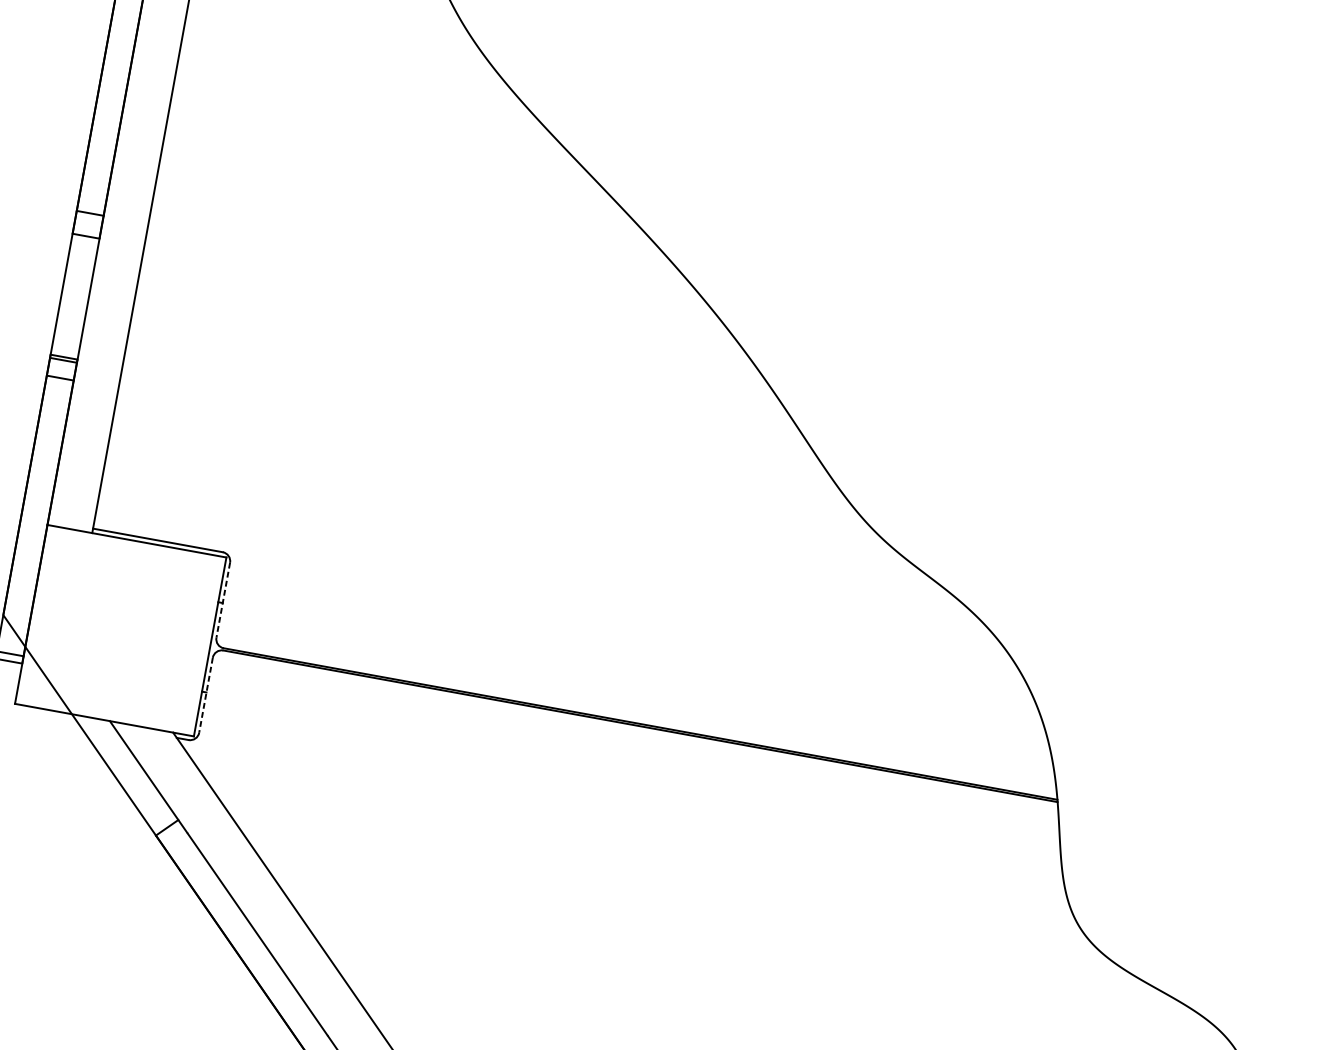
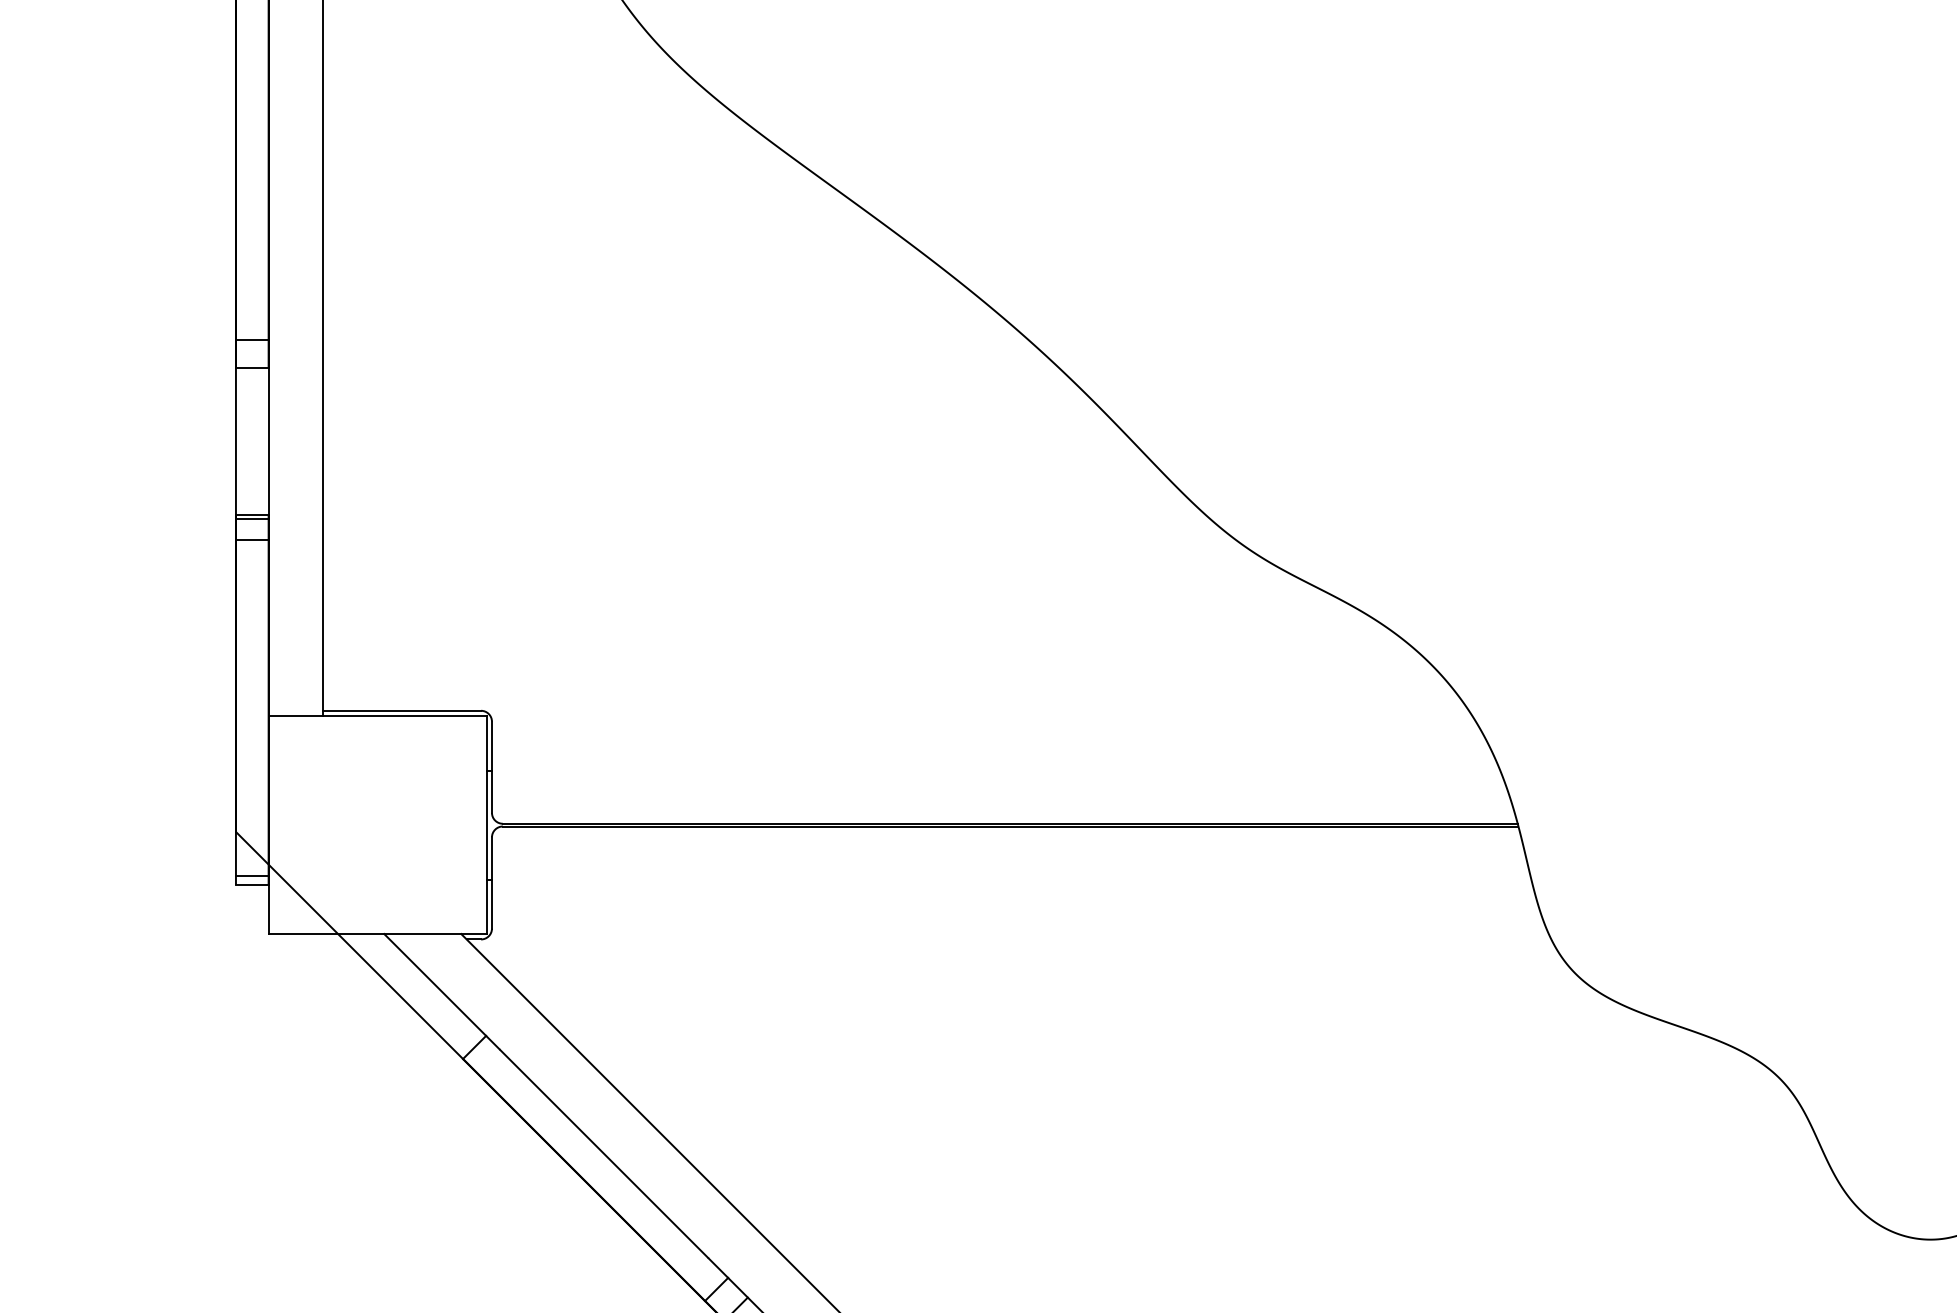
line: (222, 600) -> (491, 767), dashed -> solid
line: (205, 694) -> (491, 882), dashed -> solid

